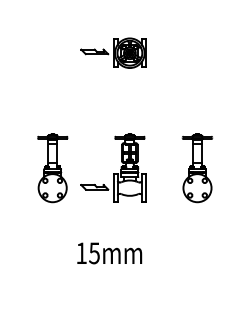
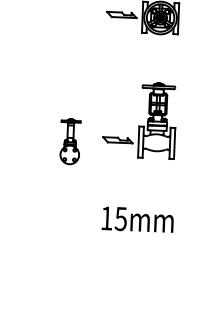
part: (113, 167) -> (139, 119), moved
part: (52, 168) -> (69, 141), size x0.6
text: (109, 253) -> (137, 219), moved

